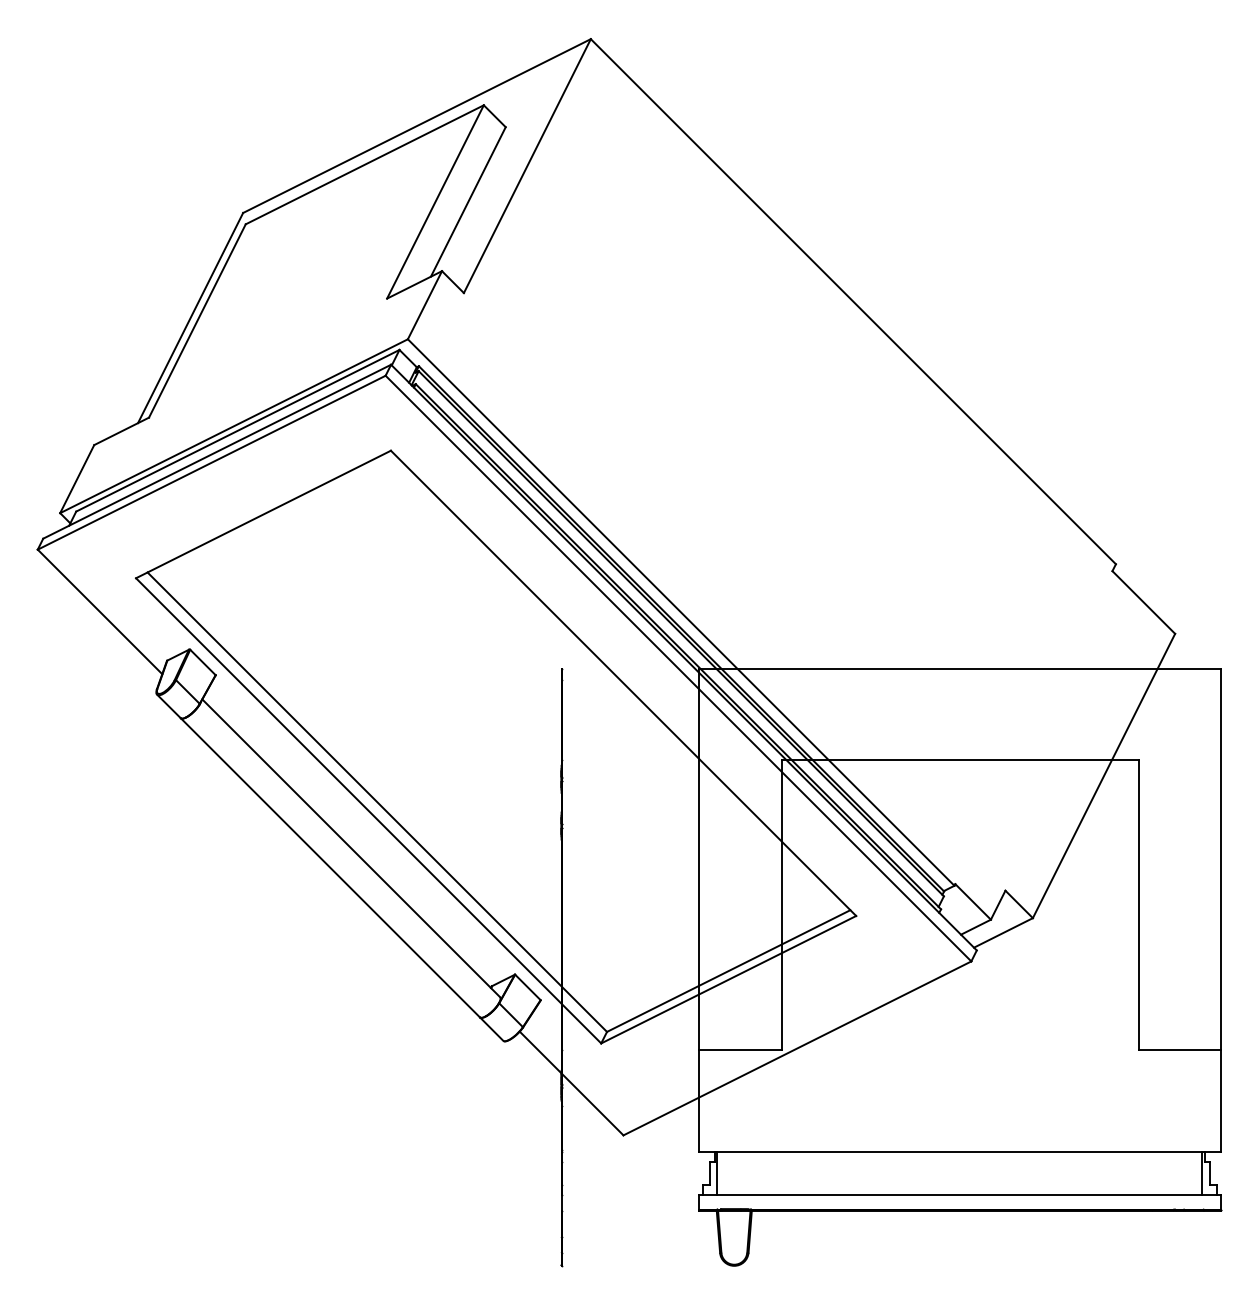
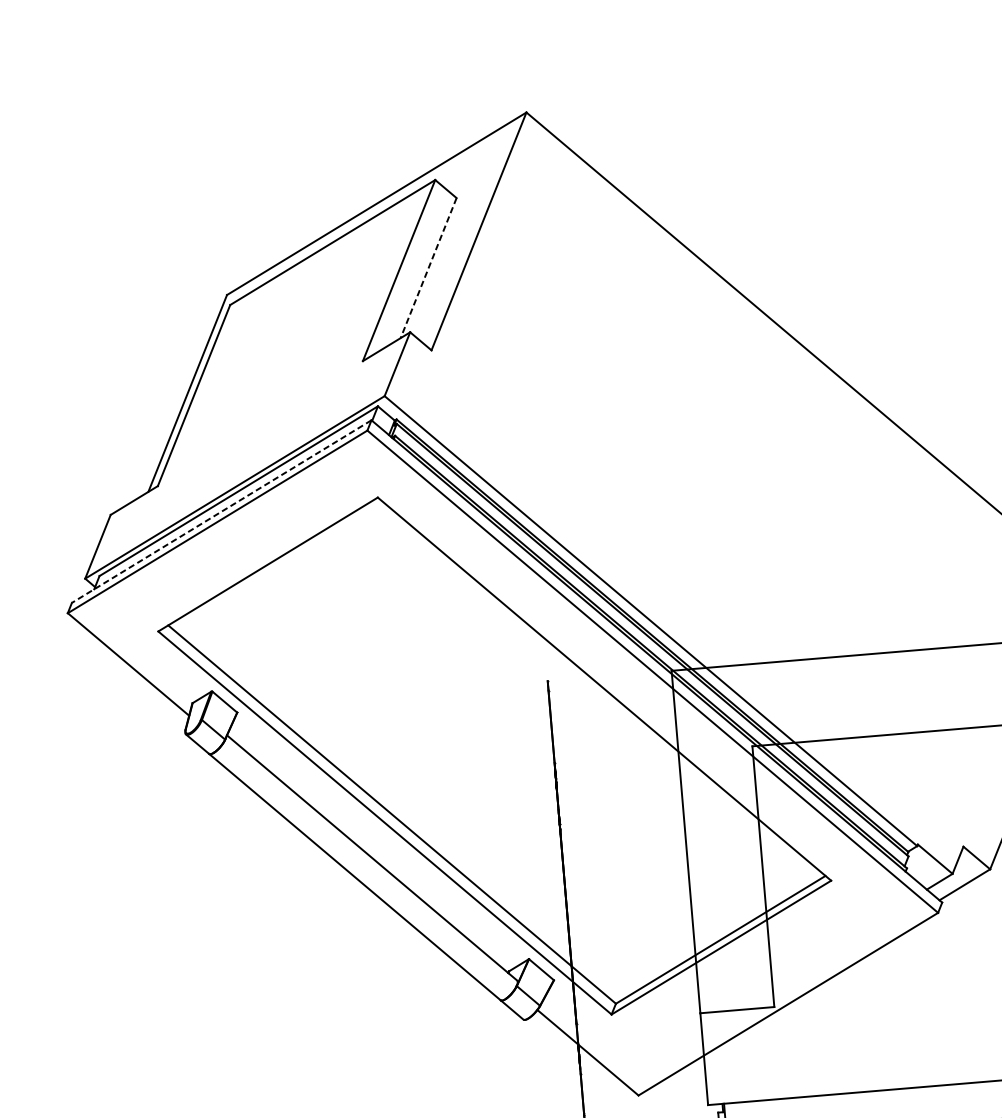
line: (468, 201) -> (428, 267), solid -> dashed
line: (216, 451) -> (221, 511), solid -> dashed

